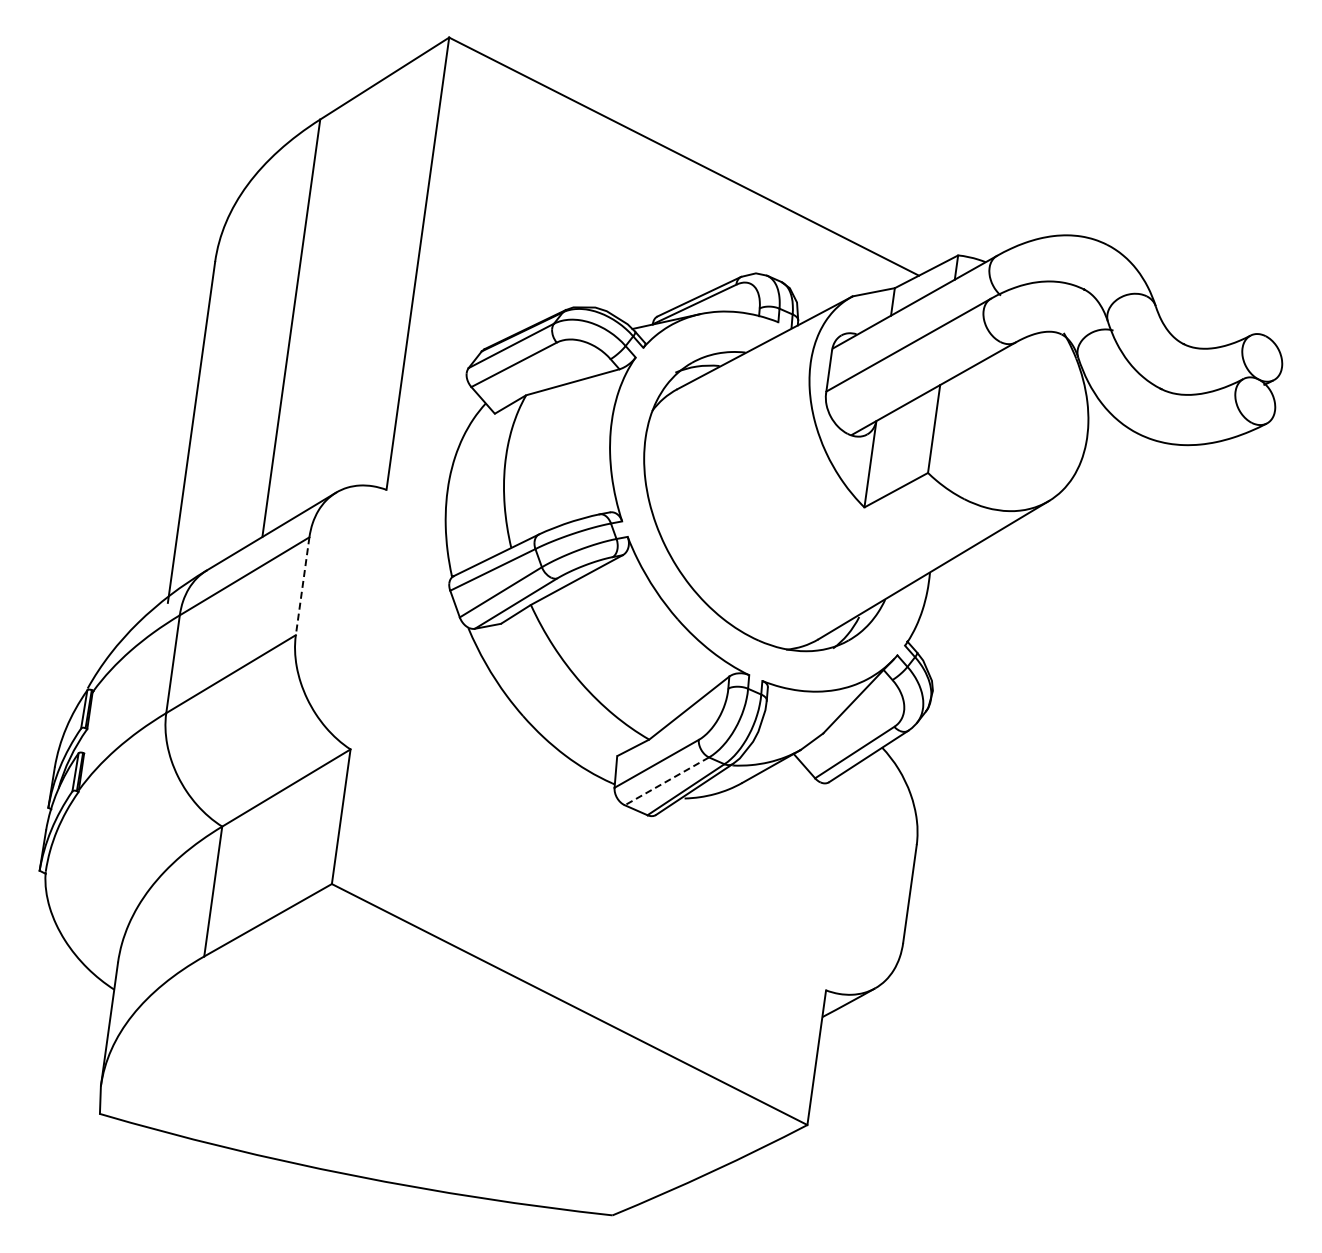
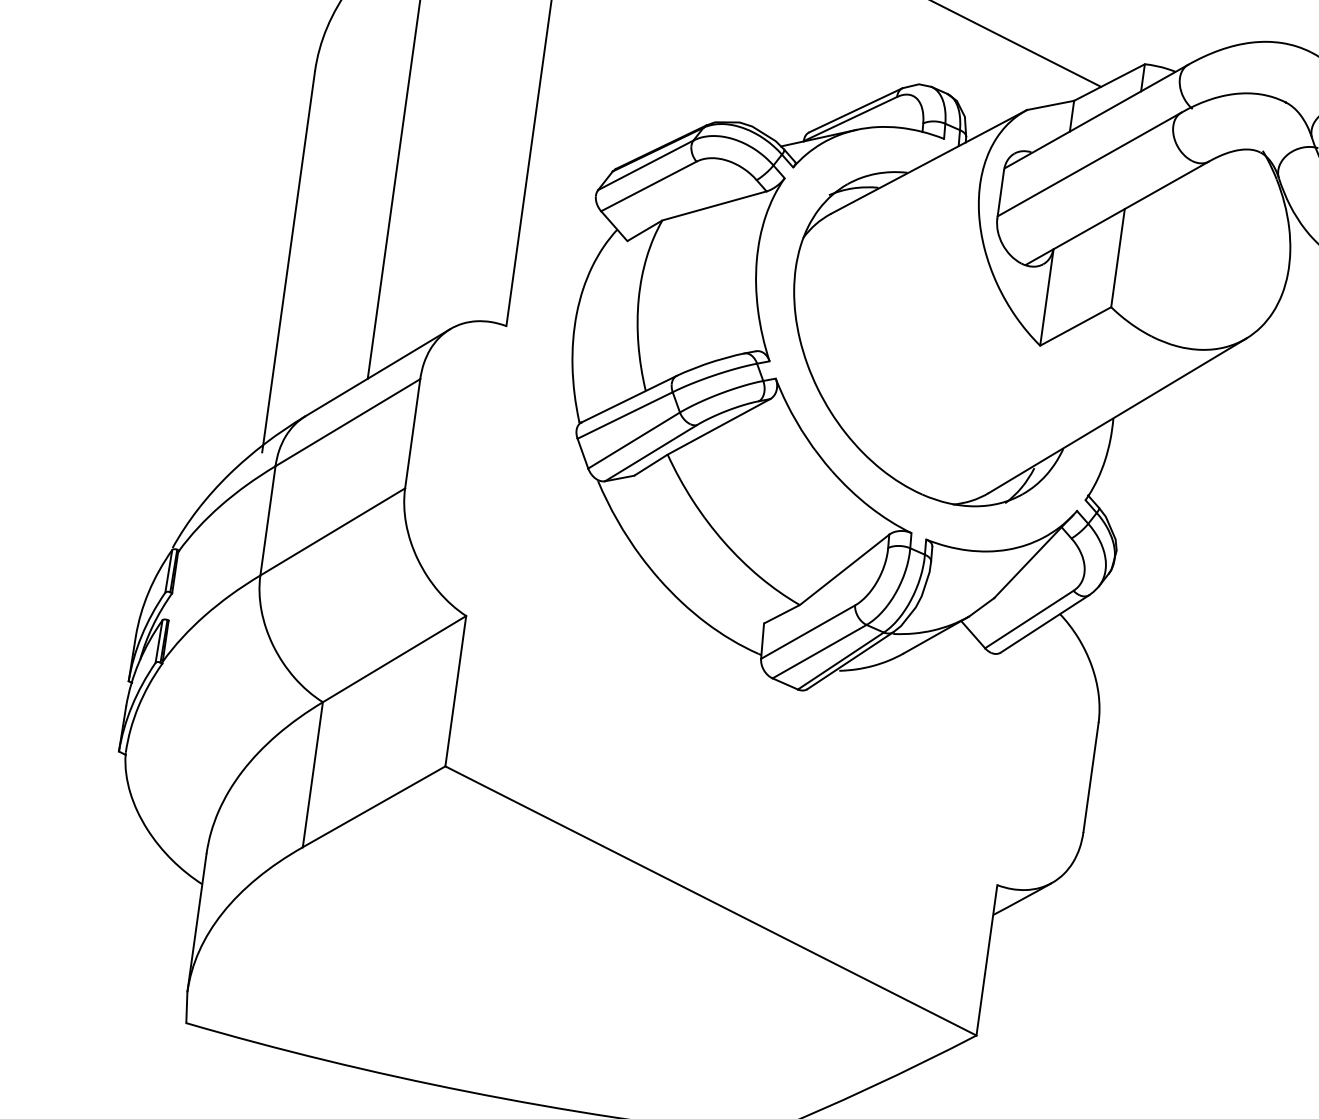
line: (302, 586) -> (412, 434), dashed -> solid
line: (666, 781) -> (819, 651), dashed -> solid

